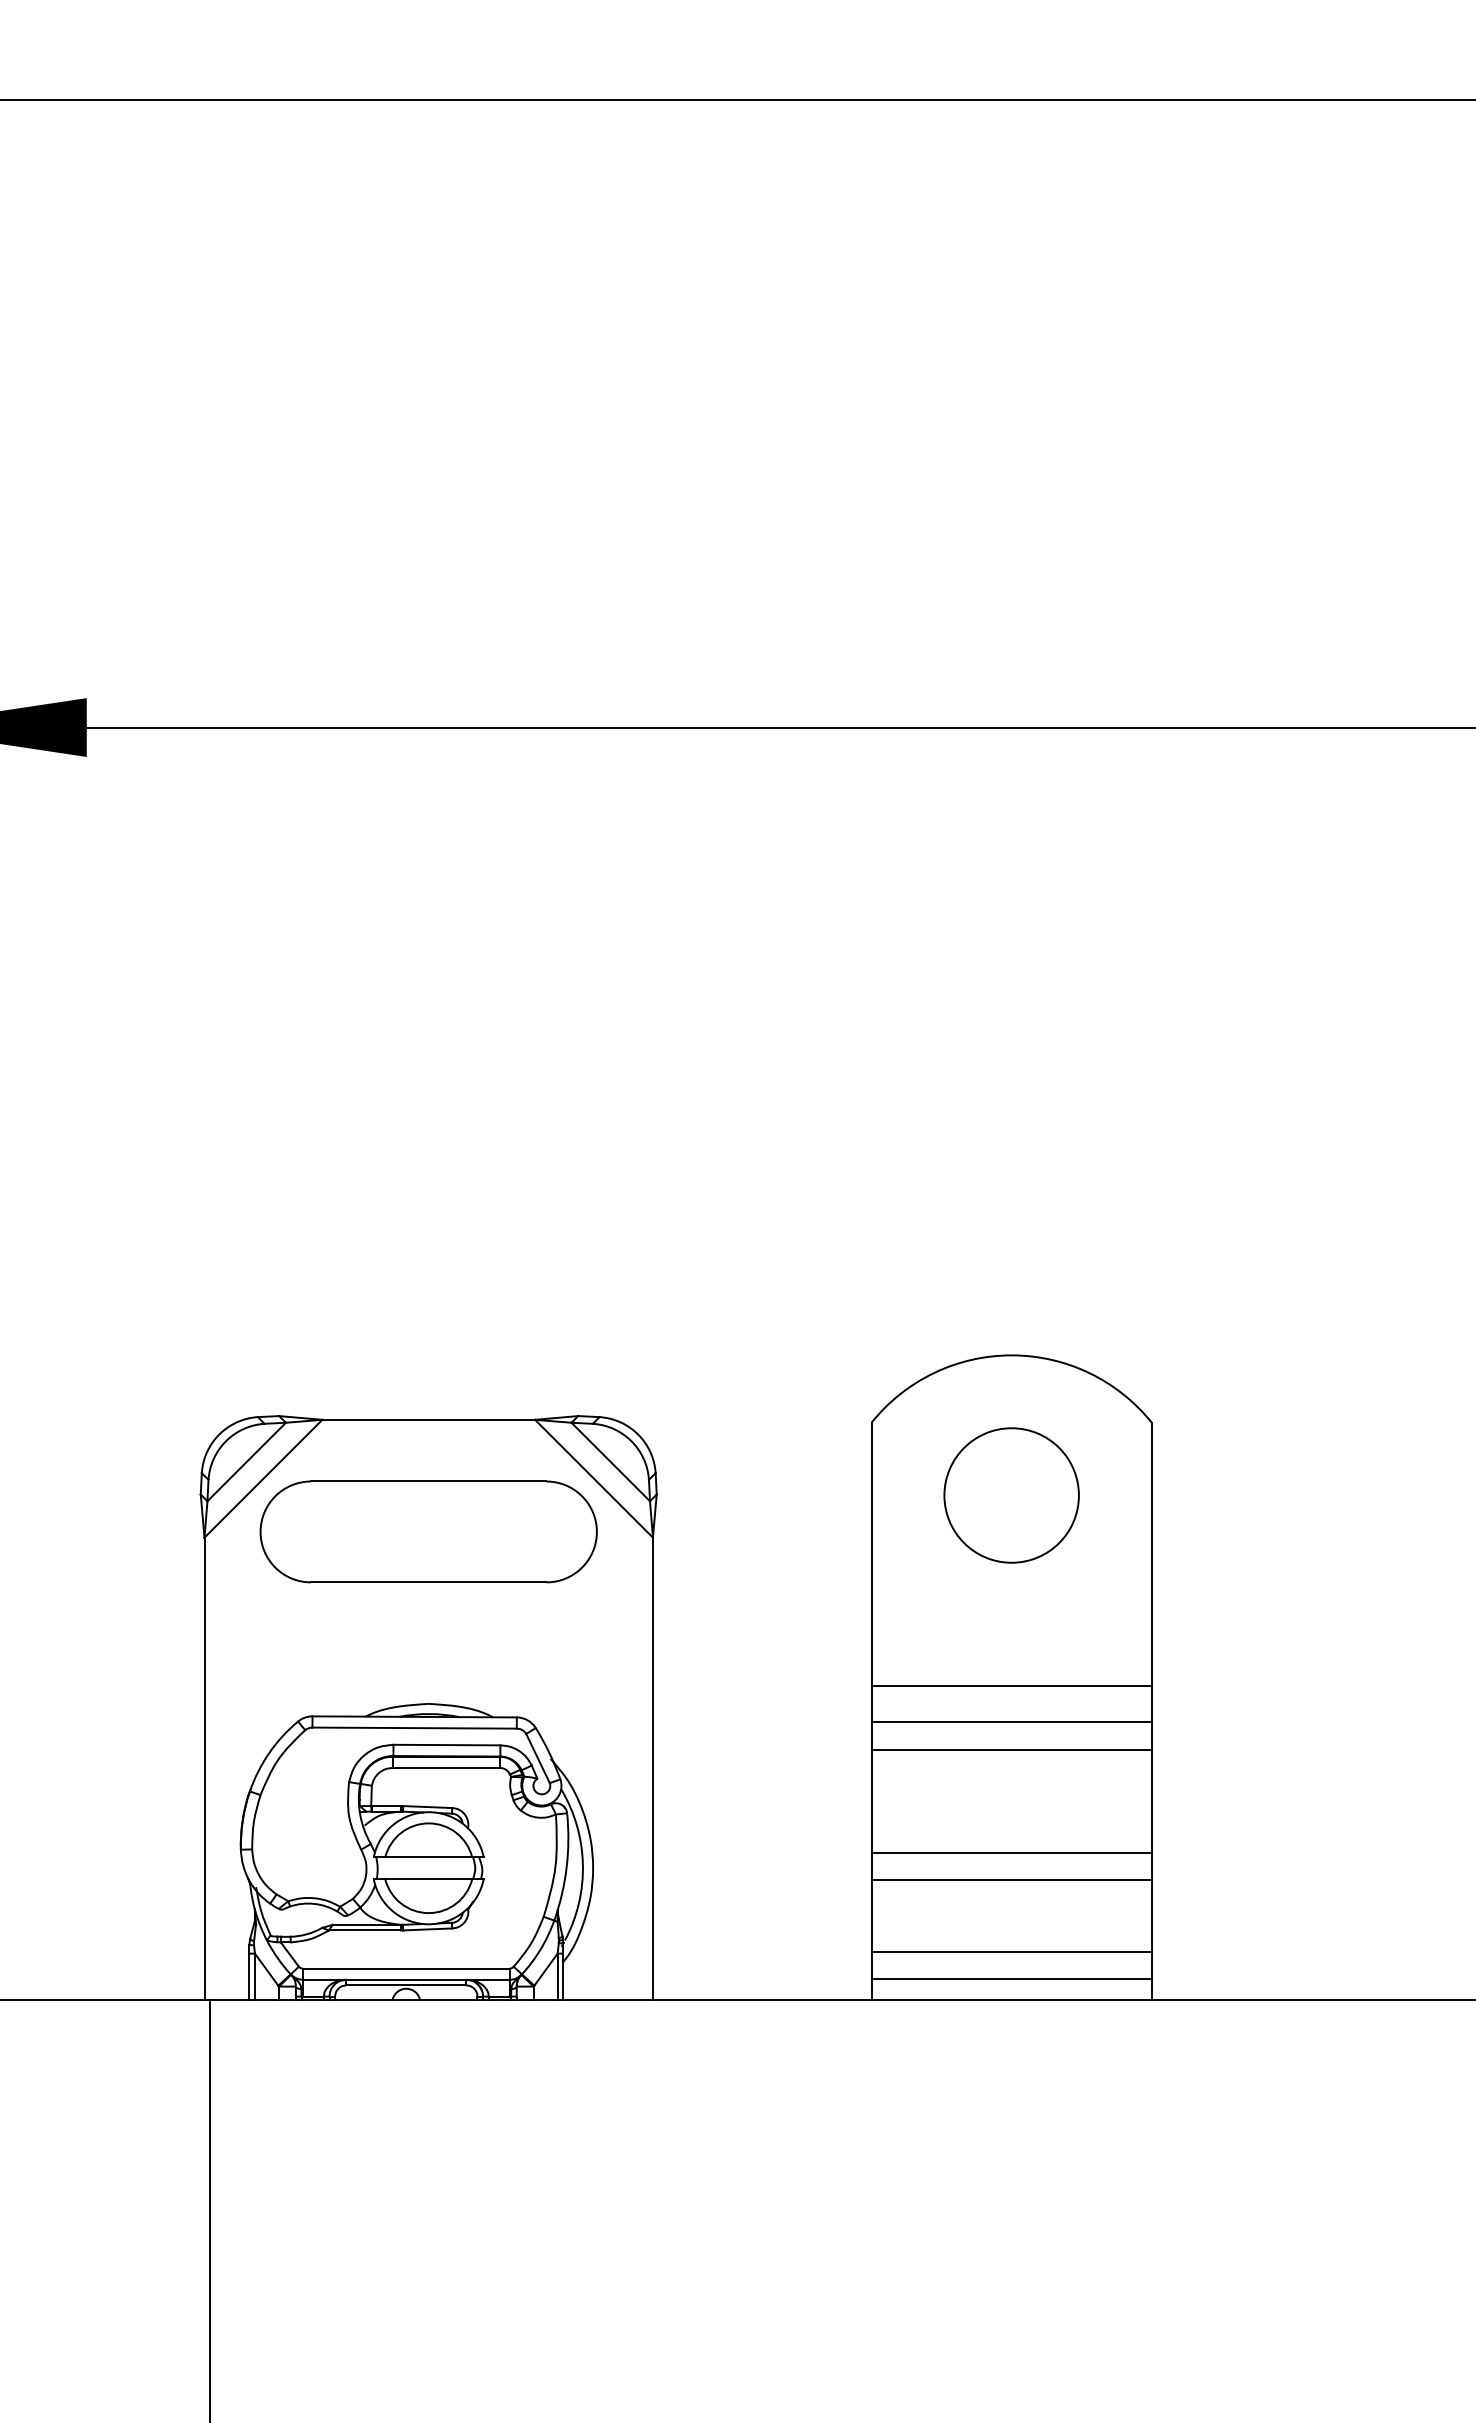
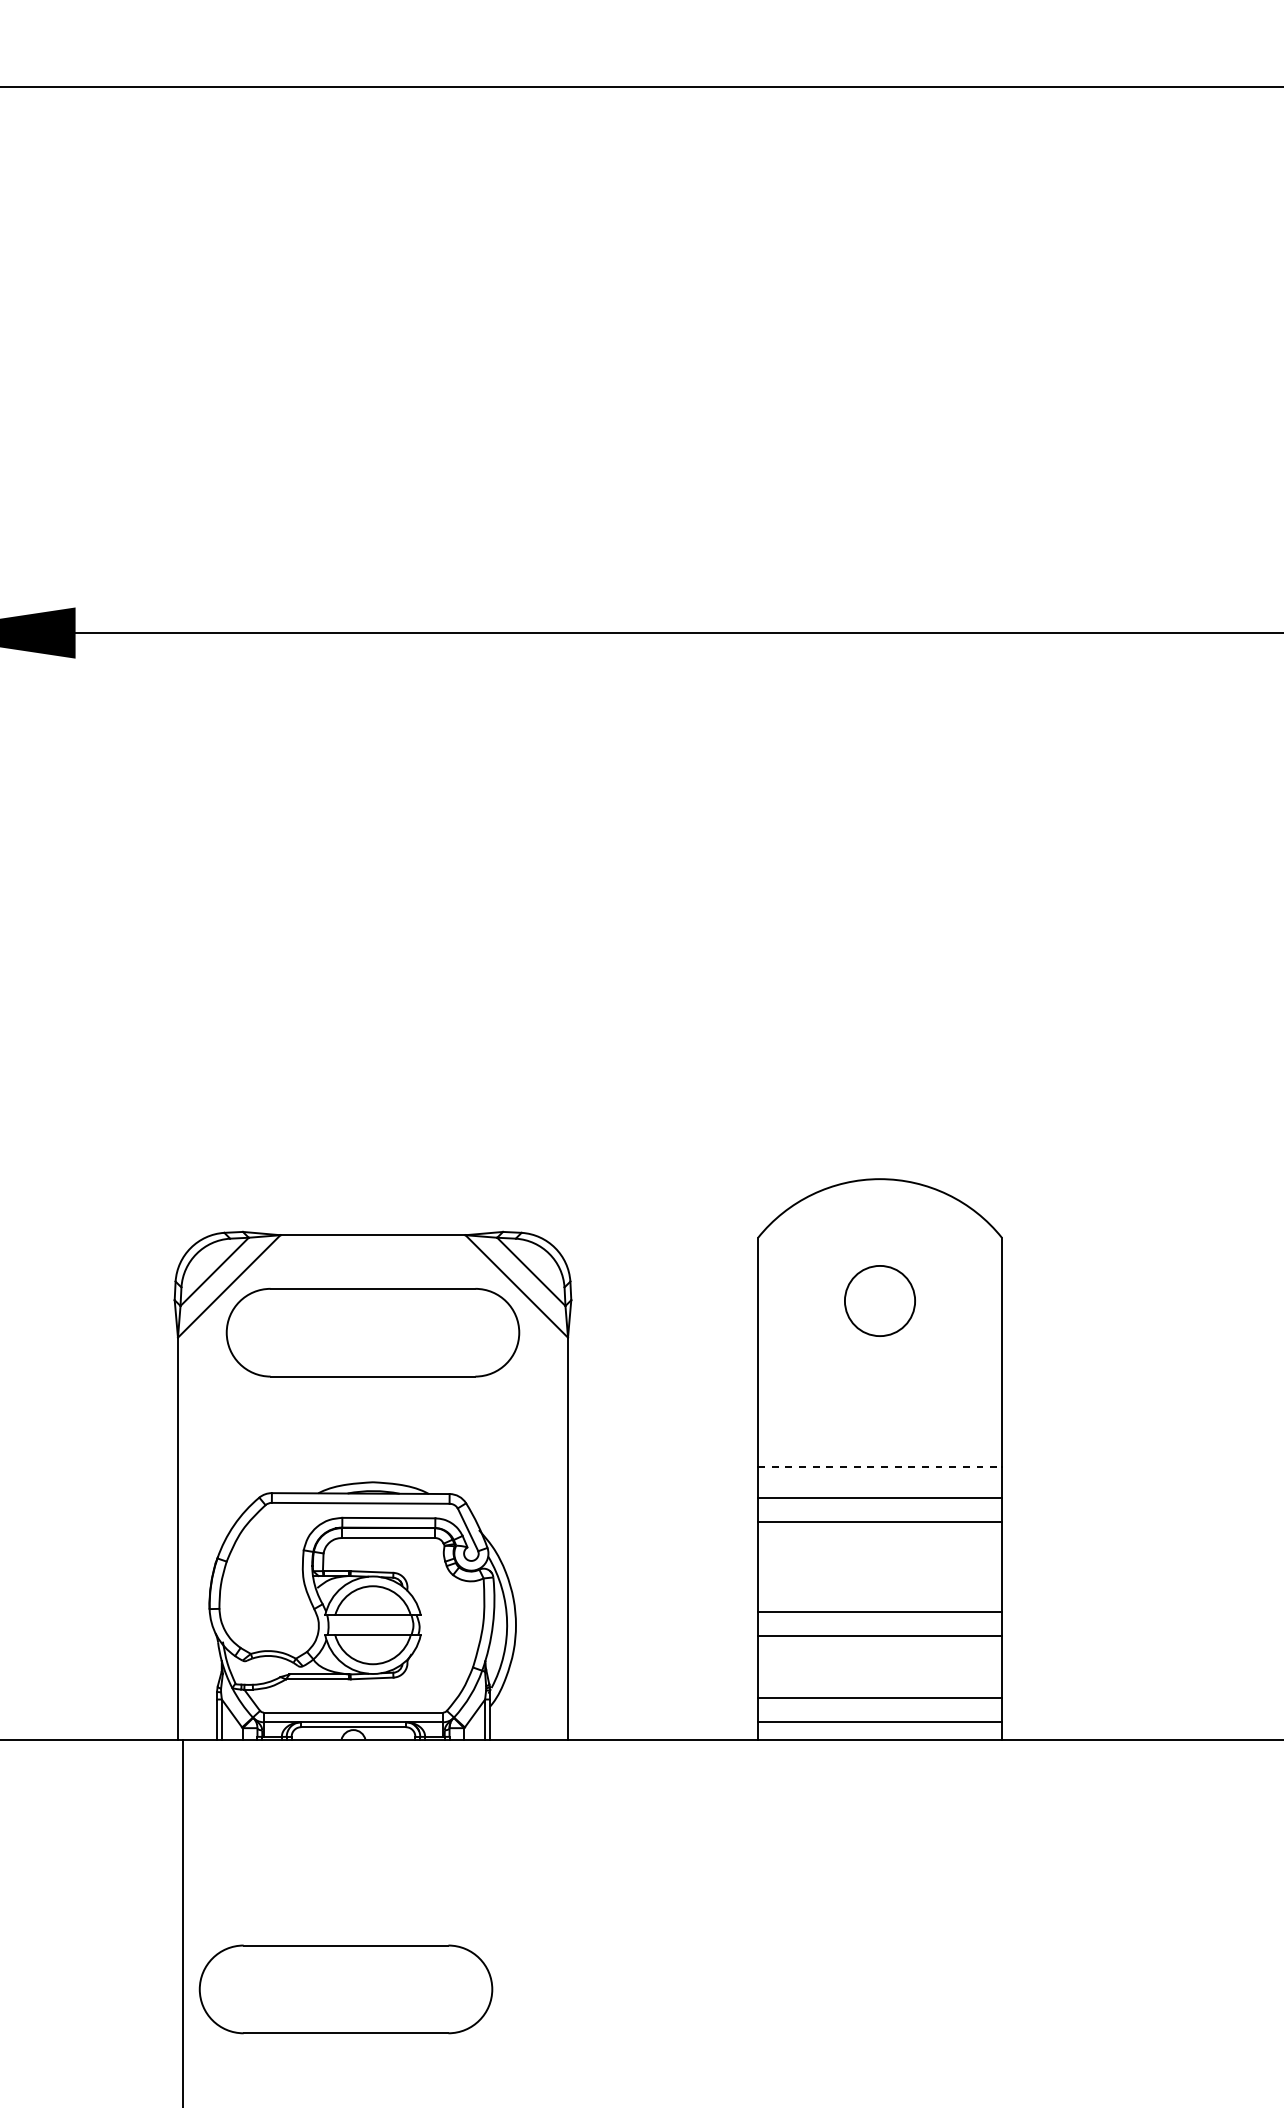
circle: (1011, 1495) -> (879, 1301), size x0.6
line: (1012, 1686) -> (880, 1467), solid -> dashed
part: (397, 2286) -> (345, 1989), added

